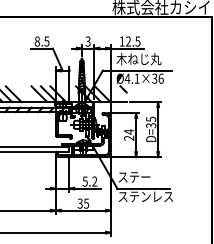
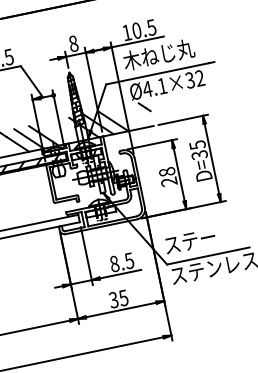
text: (87, 41) -> (72, 43), 3 -> 8
text: (128, 41) -> (136, 30), 12.5 -> 10.5
text: (160, 78) -> (198, 78), Ø4.1×36 -> Ø4.1×32
text: (129, 131) -> (167, 171), 24 -> 28
text: (89, 181) -> (121, 262), 5.2 -> 8.5

